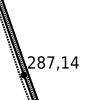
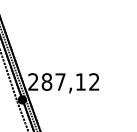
text: (74, 62) -> (93, 82), 287,14 -> 287,12

